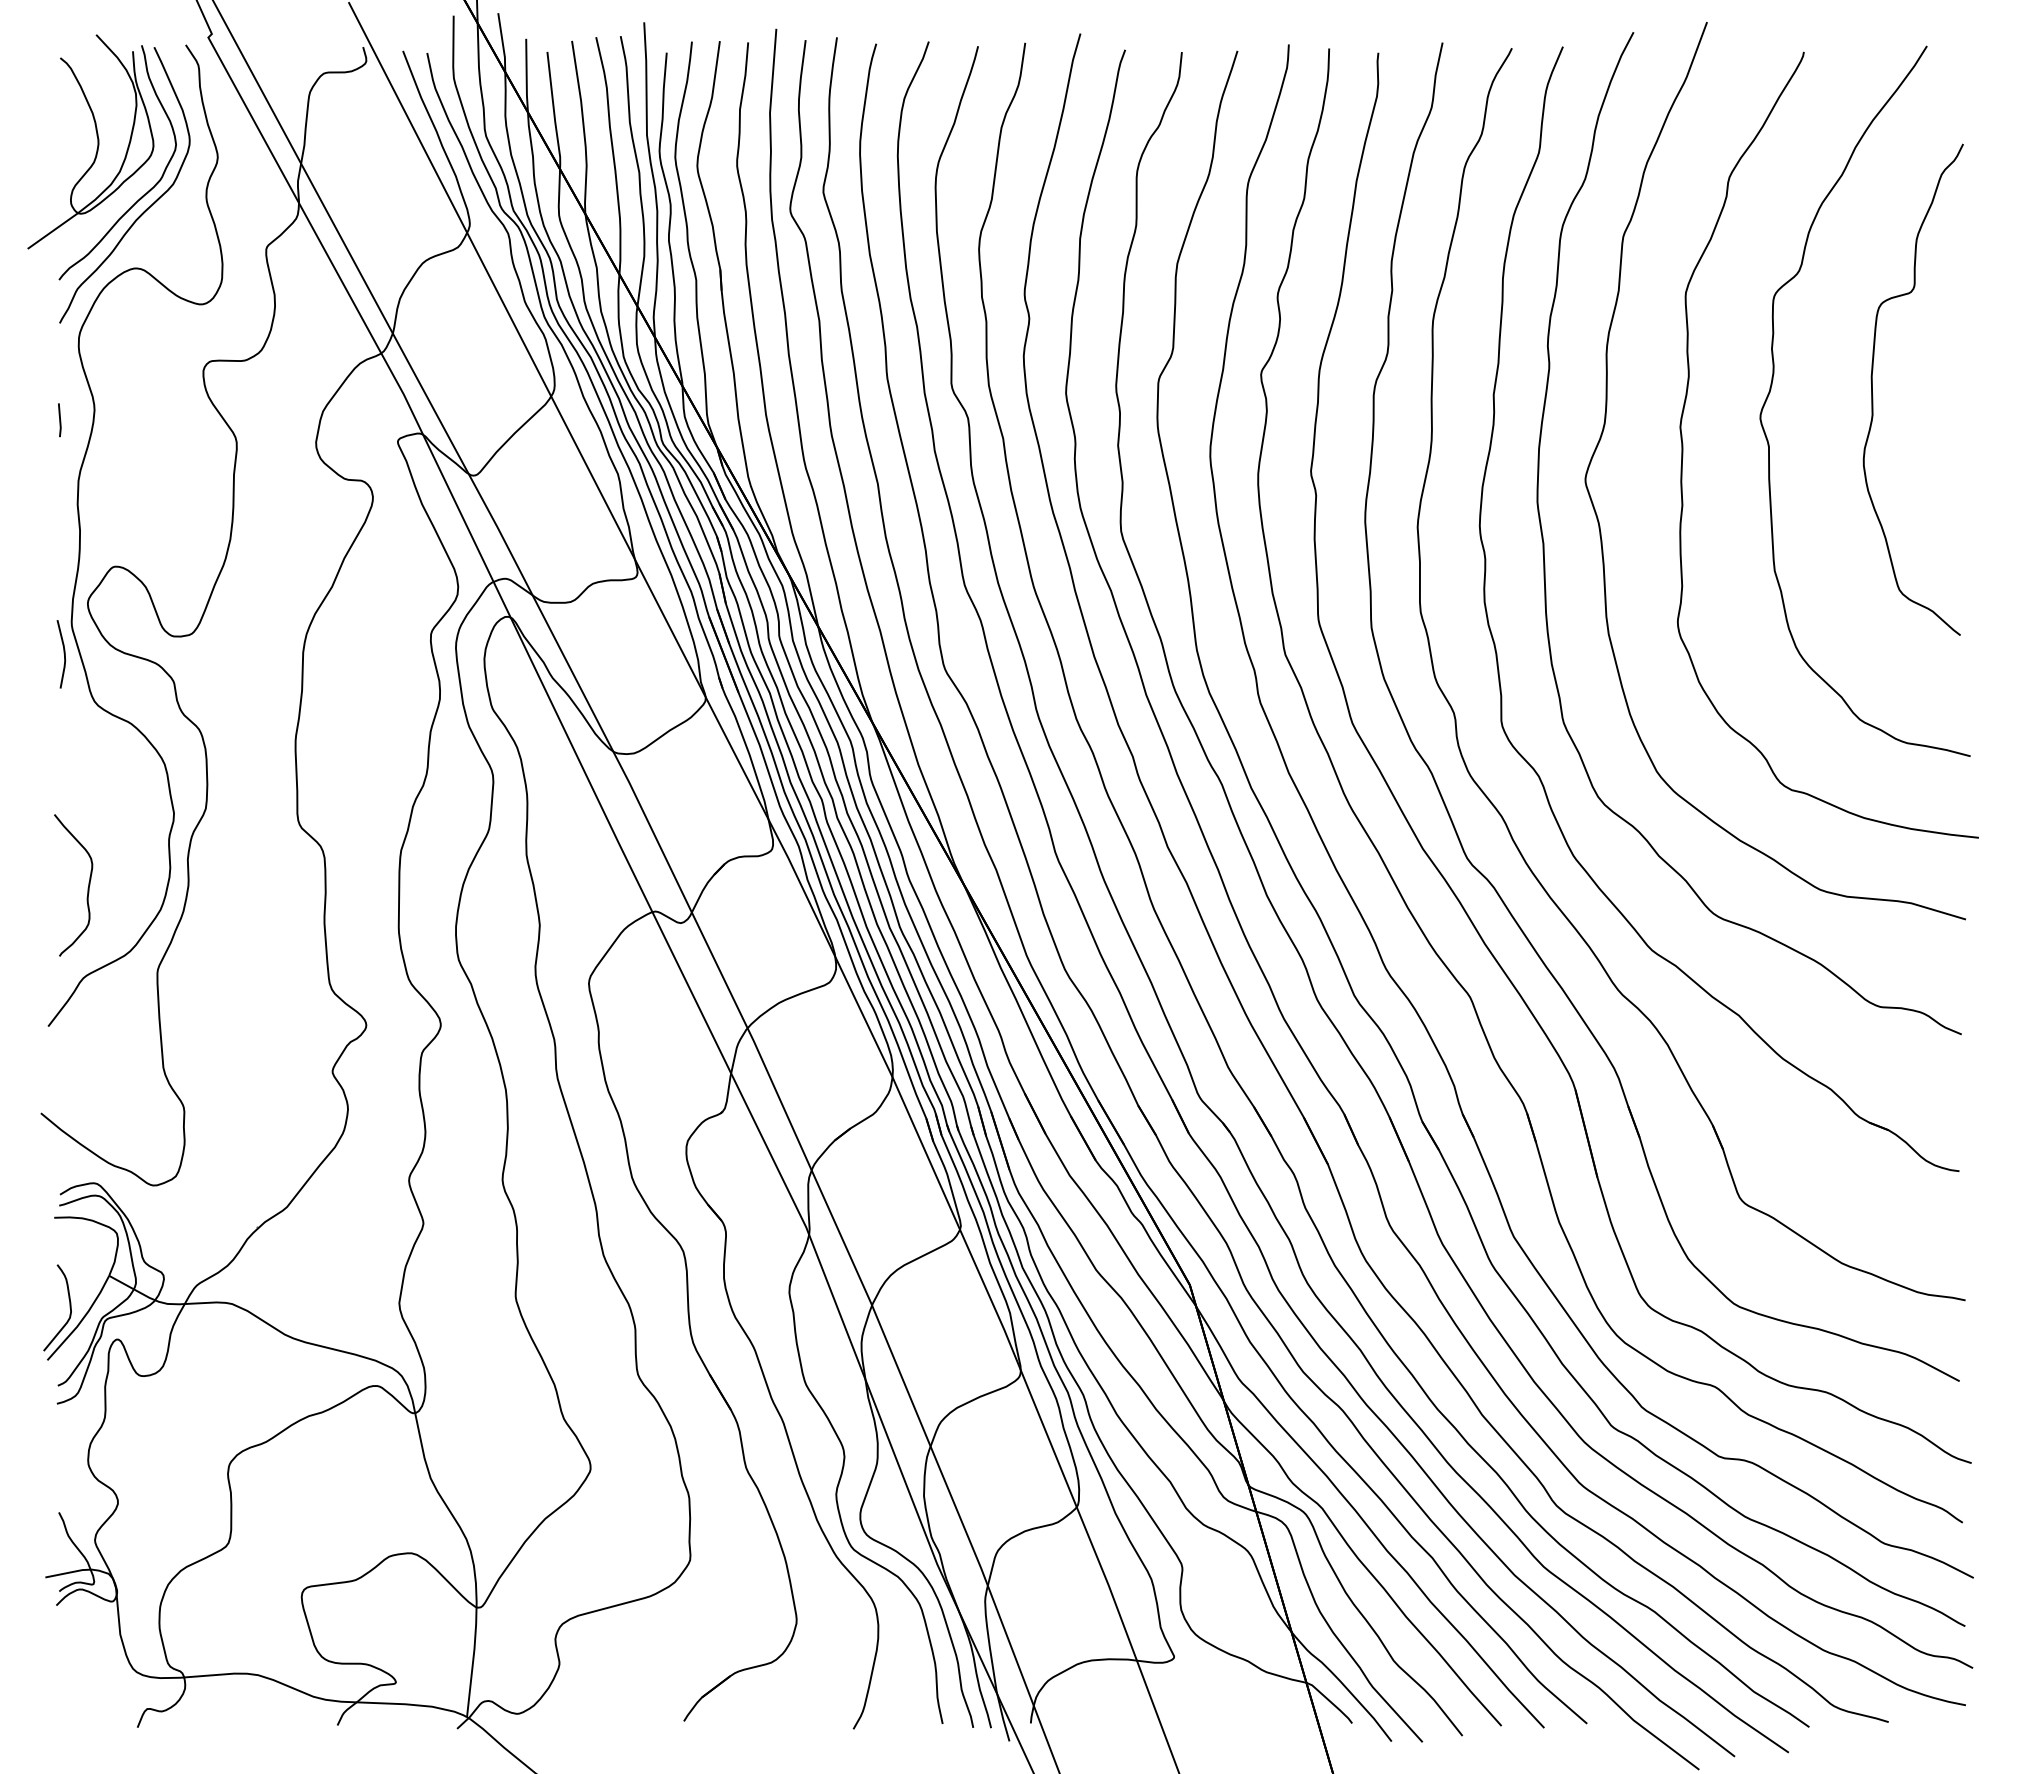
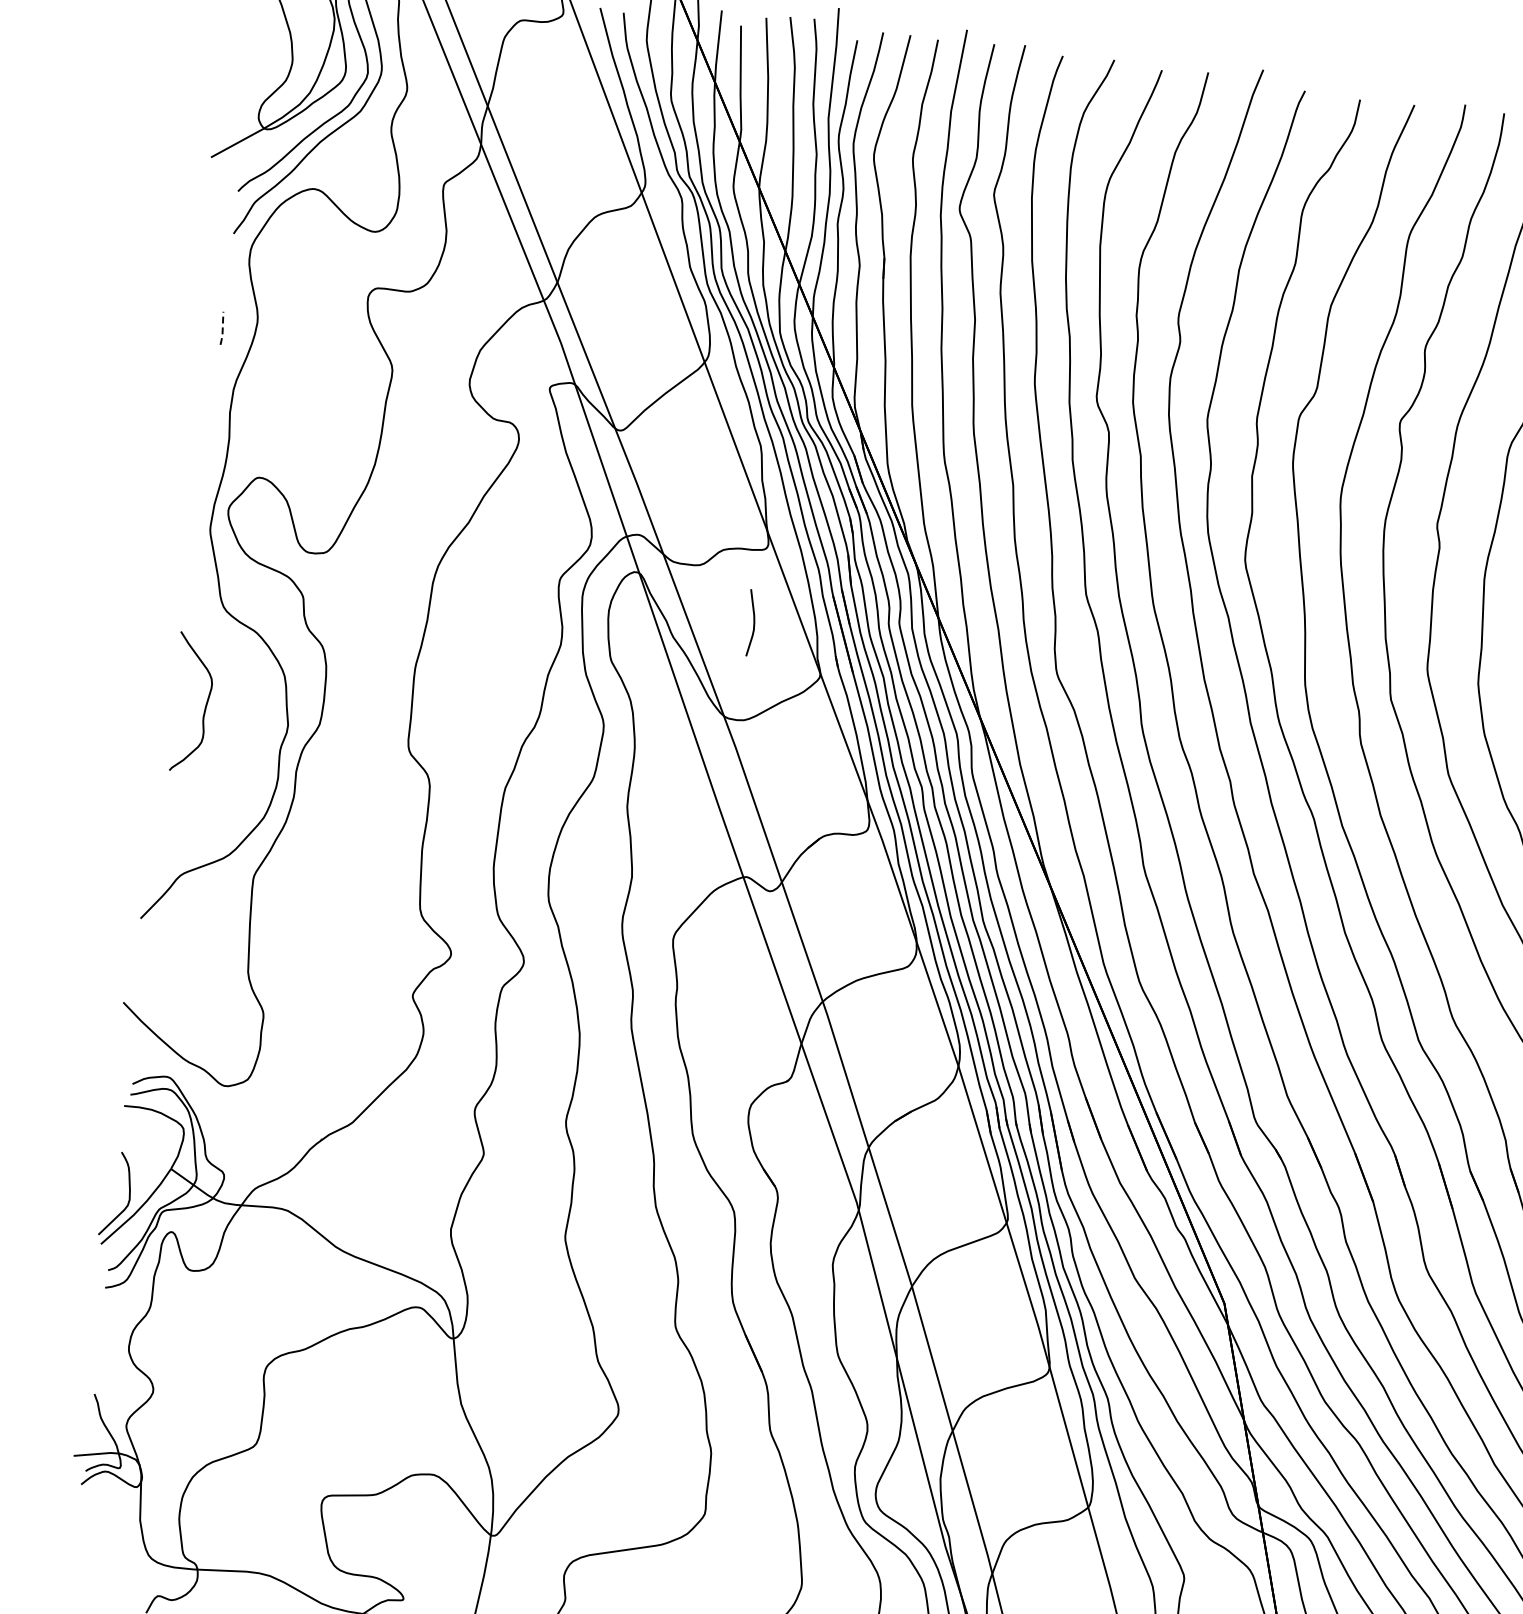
line: (60, 421) -> (222, 329), solid -> dashed
curve: (63, 653) -> (753, 622), moved
curve: (87, 887) -> (204, 706), moved

